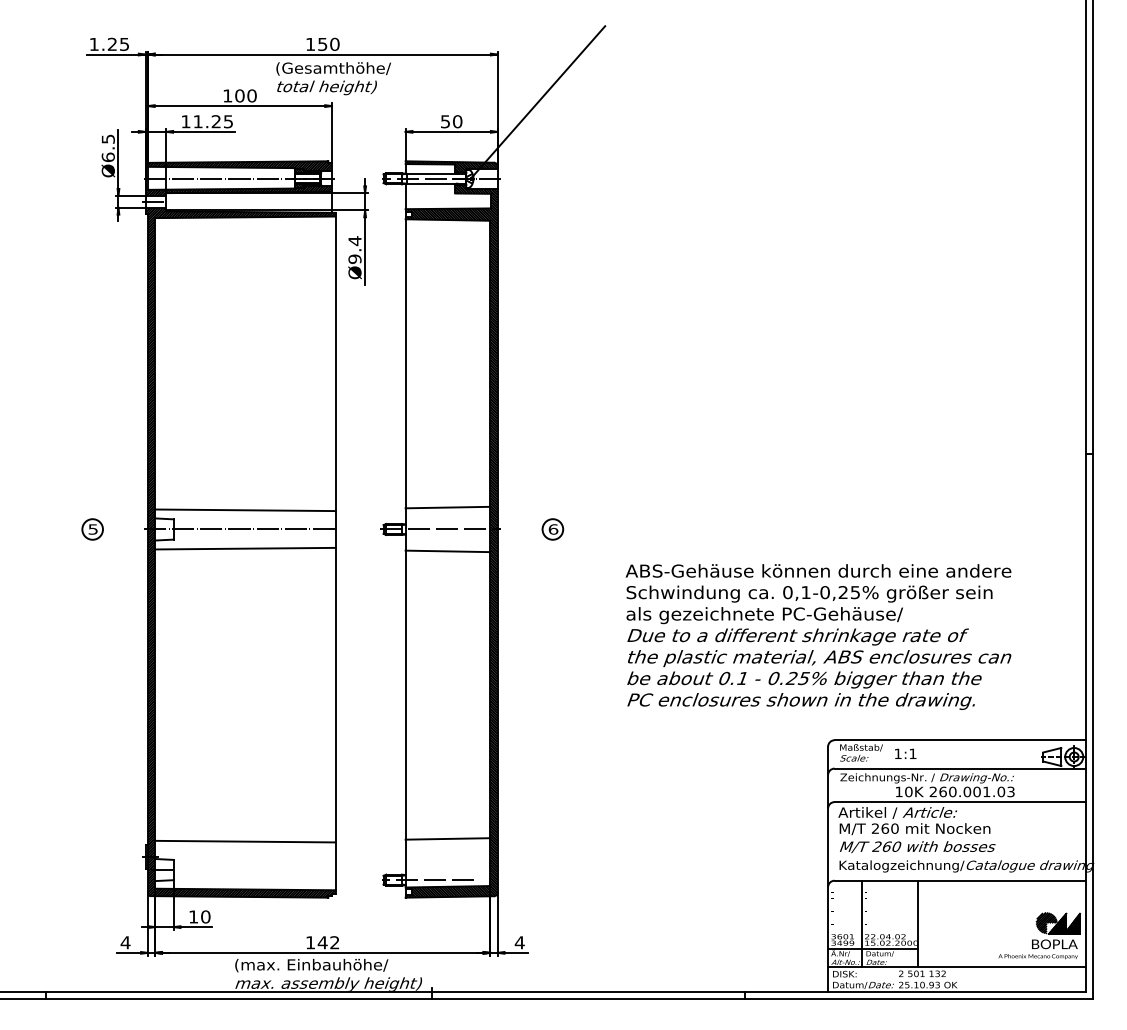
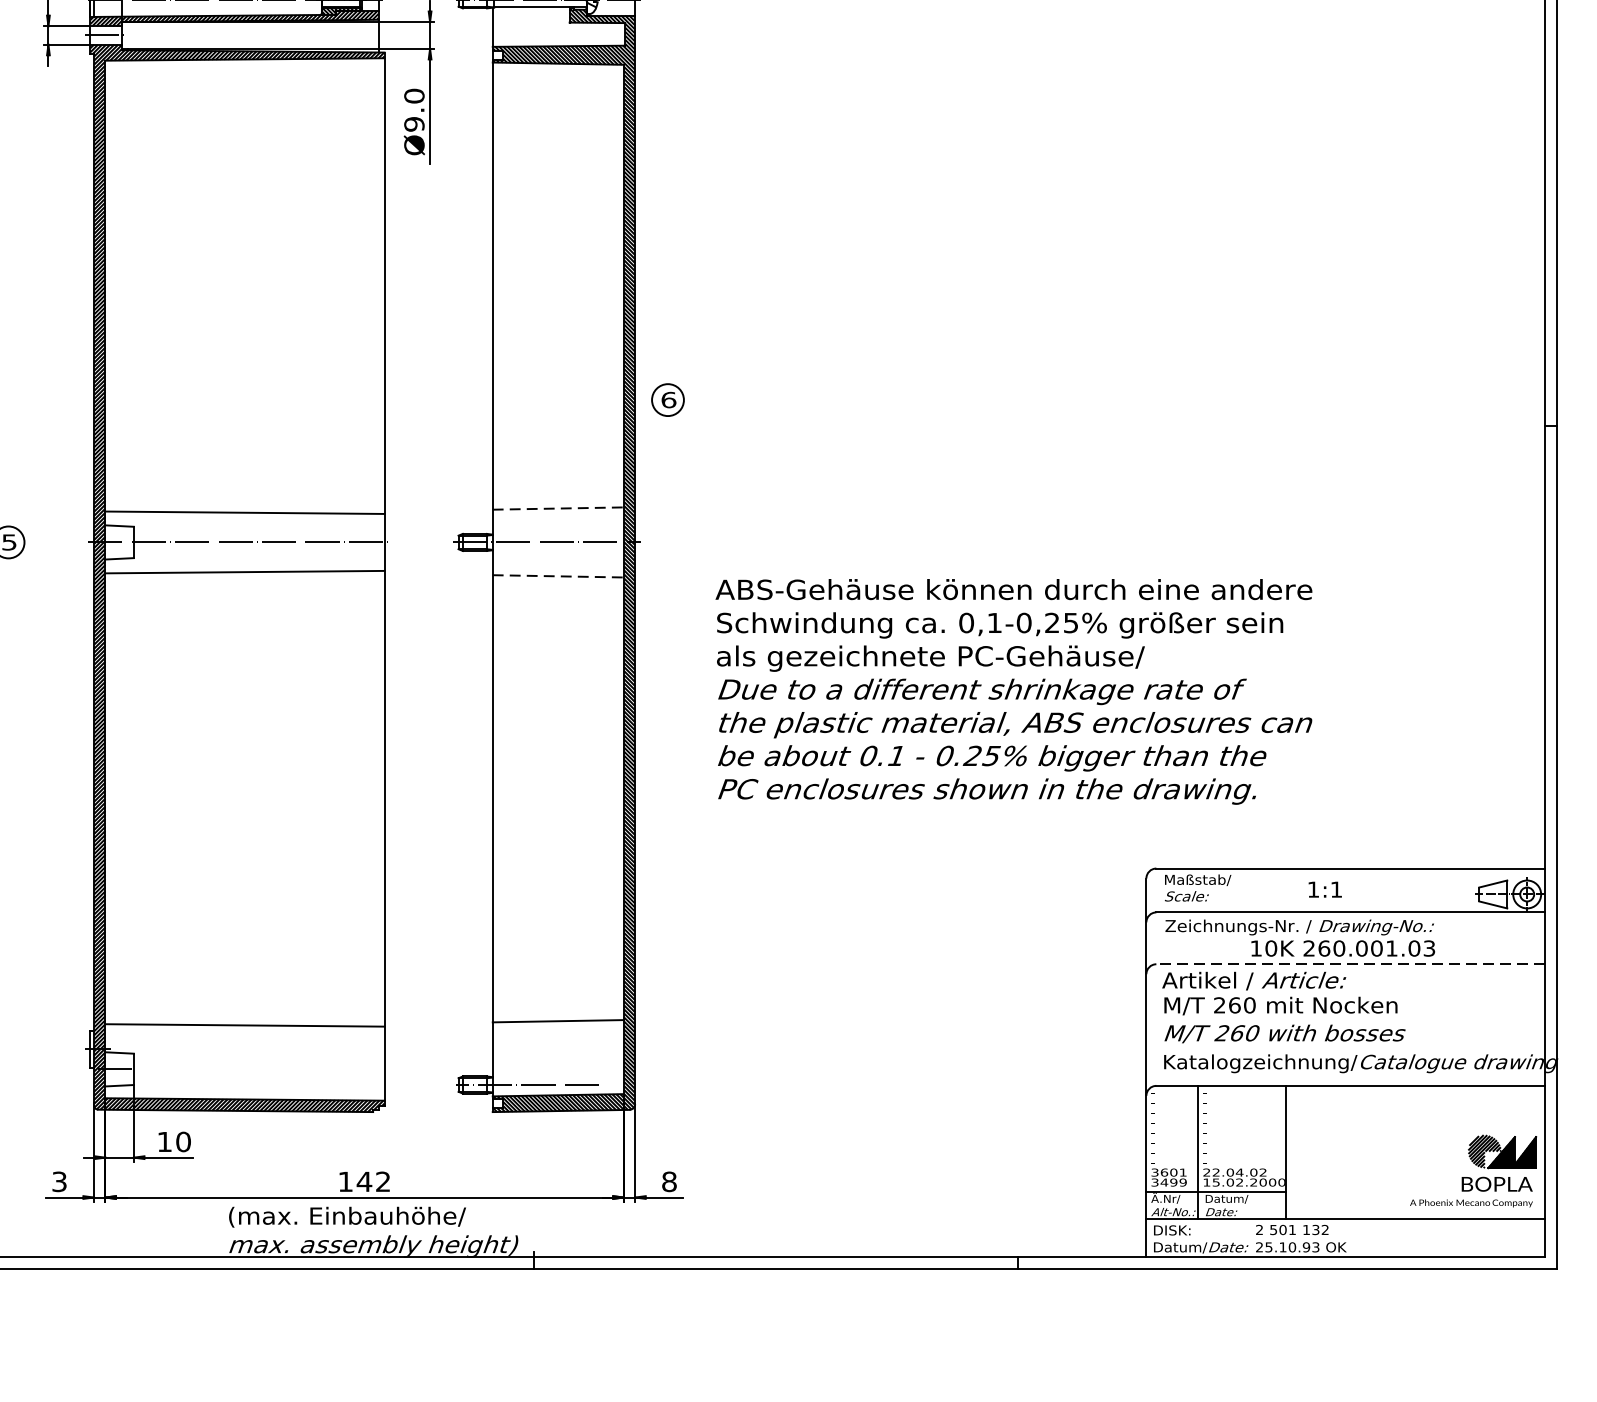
text: (354, 241) -> (413, 96), Ø9.4 -> Ø9.0
line: (448, 507) -> (559, 508), solid -> dashed
part: (552, 529) -> (667, 400), moved
line: (448, 551) -> (559, 576), solid -> dashed
text: (818, 636) -> (1013, 691), moved
text: (905, 753) -> (1324, 889), moved
line: (960, 802) -> (1351, 964), solid -> dashed
text: (125, 942) -> (59, 1181), 4 -> 3
text: (519, 942) -> (668, 1181), 4 -> 8

